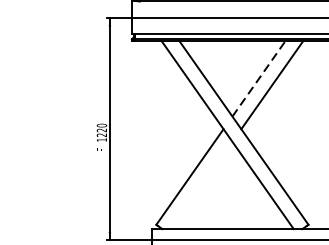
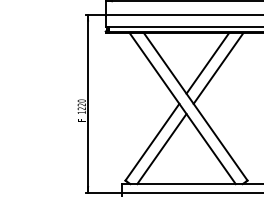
line: (259, 78) -> (208, 63), dashed -> solid
line: (201, 186) -> (161, 149), added

